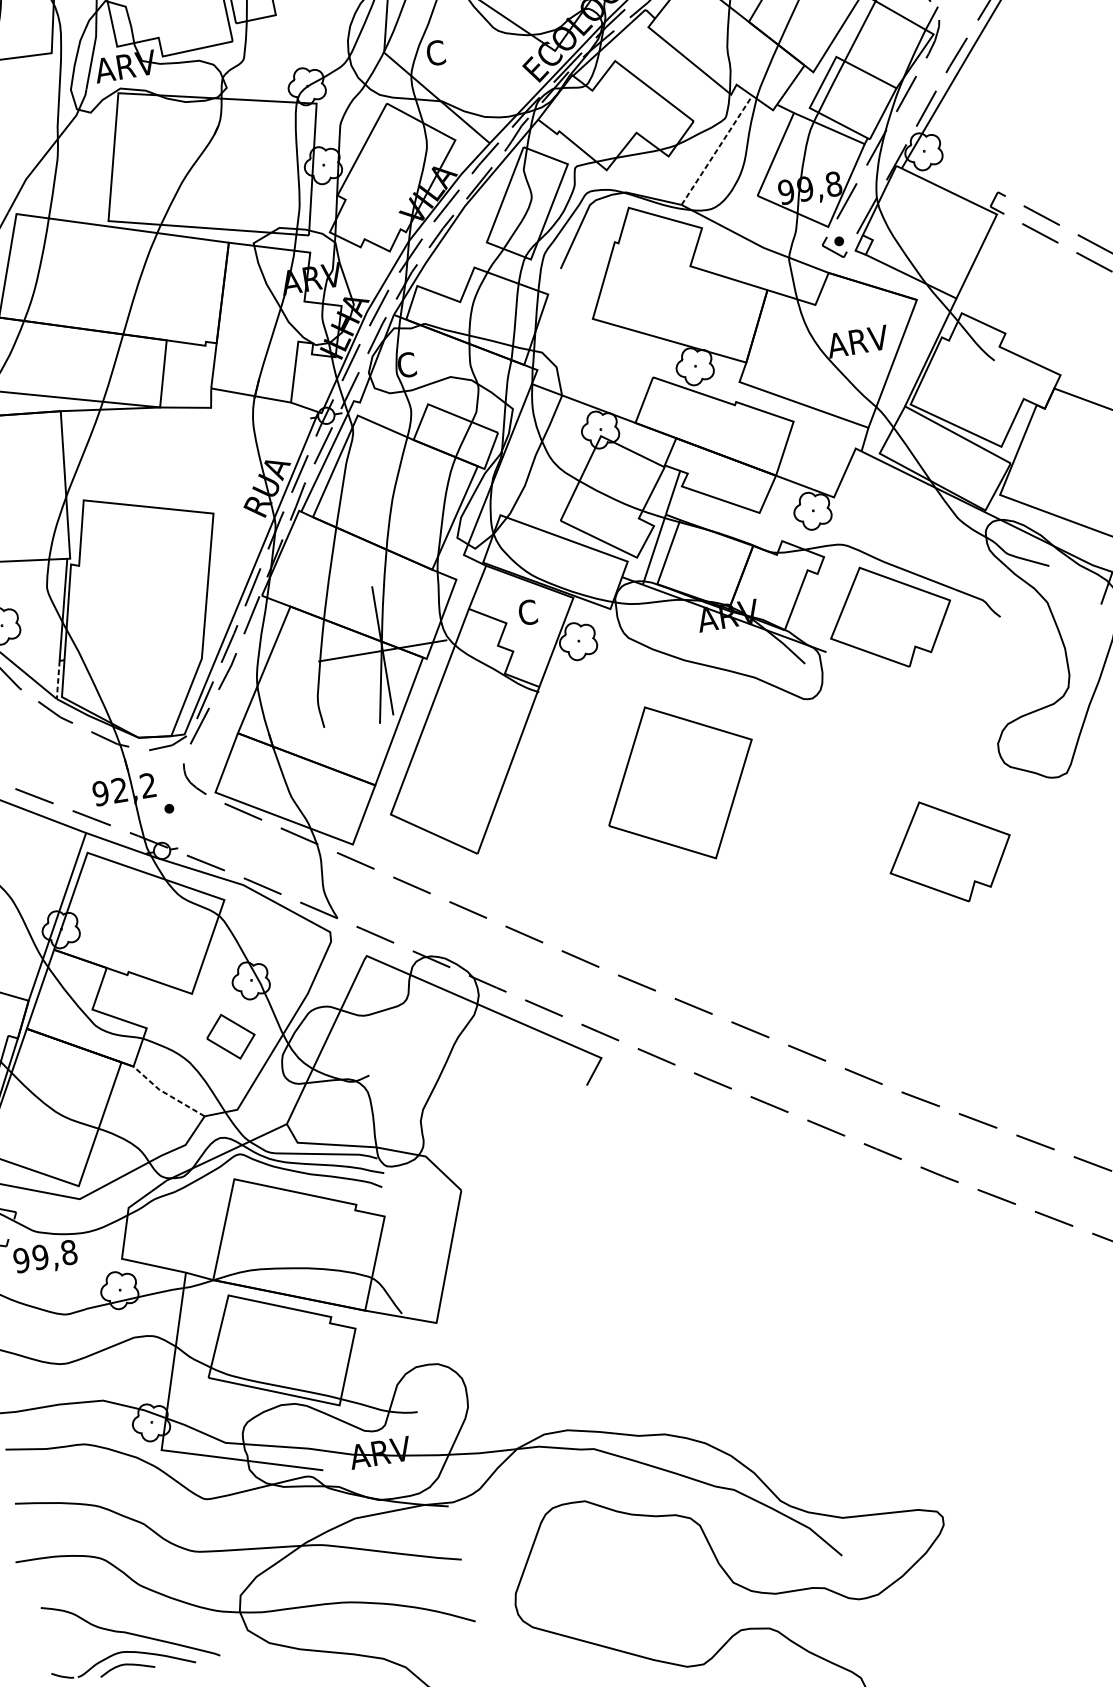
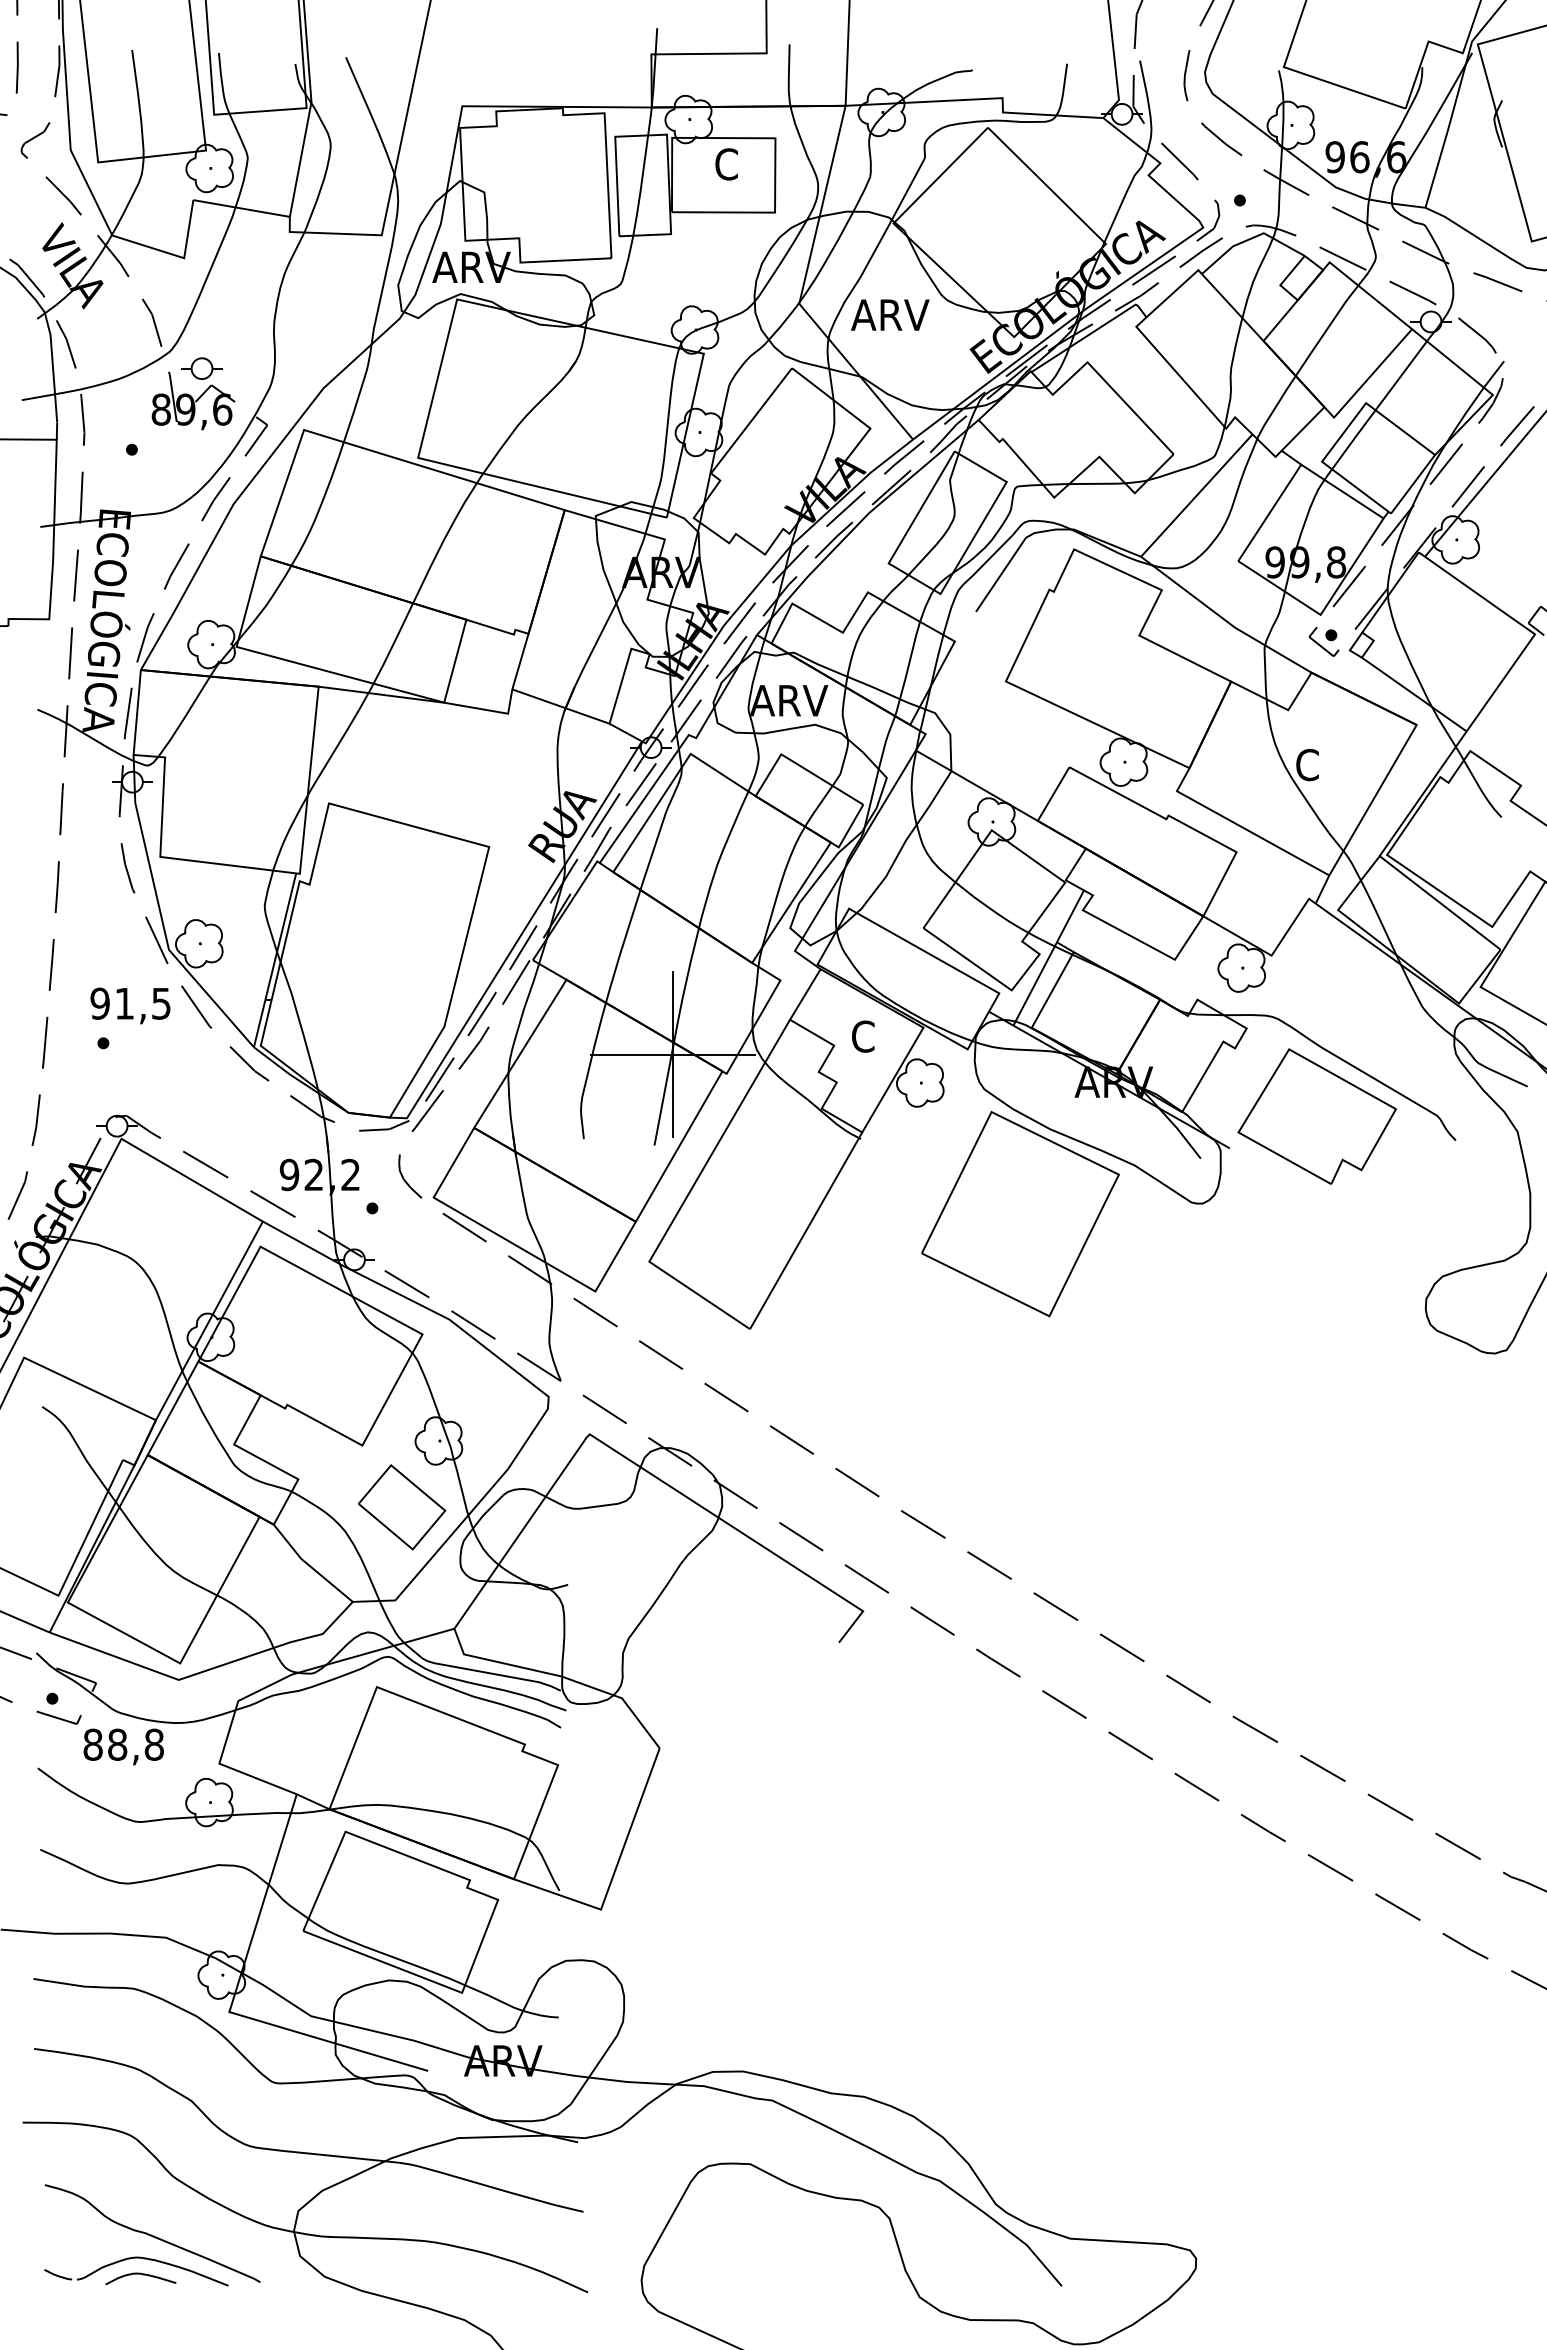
text: (456, 50) -> (890, 315), C -> ARV
line: (716, 150) -> (1196, 495), dashed -> solid
text: (857, 342) -> (1333, 765), ARV -> C
text: (427, 361) -> (789, 700), C -> ARV
line: (58, 680) -> (259, 1024), dashed -> solid
part: (680, 783) -> (1020, 1214), moved
part: (949, 851) -> (1342, 1423), removed
part: (231, 1036) -> (402, 1507), size x1.43
line: (166, 1093) -> (309, 1565), dashed -> solid
text: (31, 1258) -> (105, 1744), 99,8 -> 88,8

